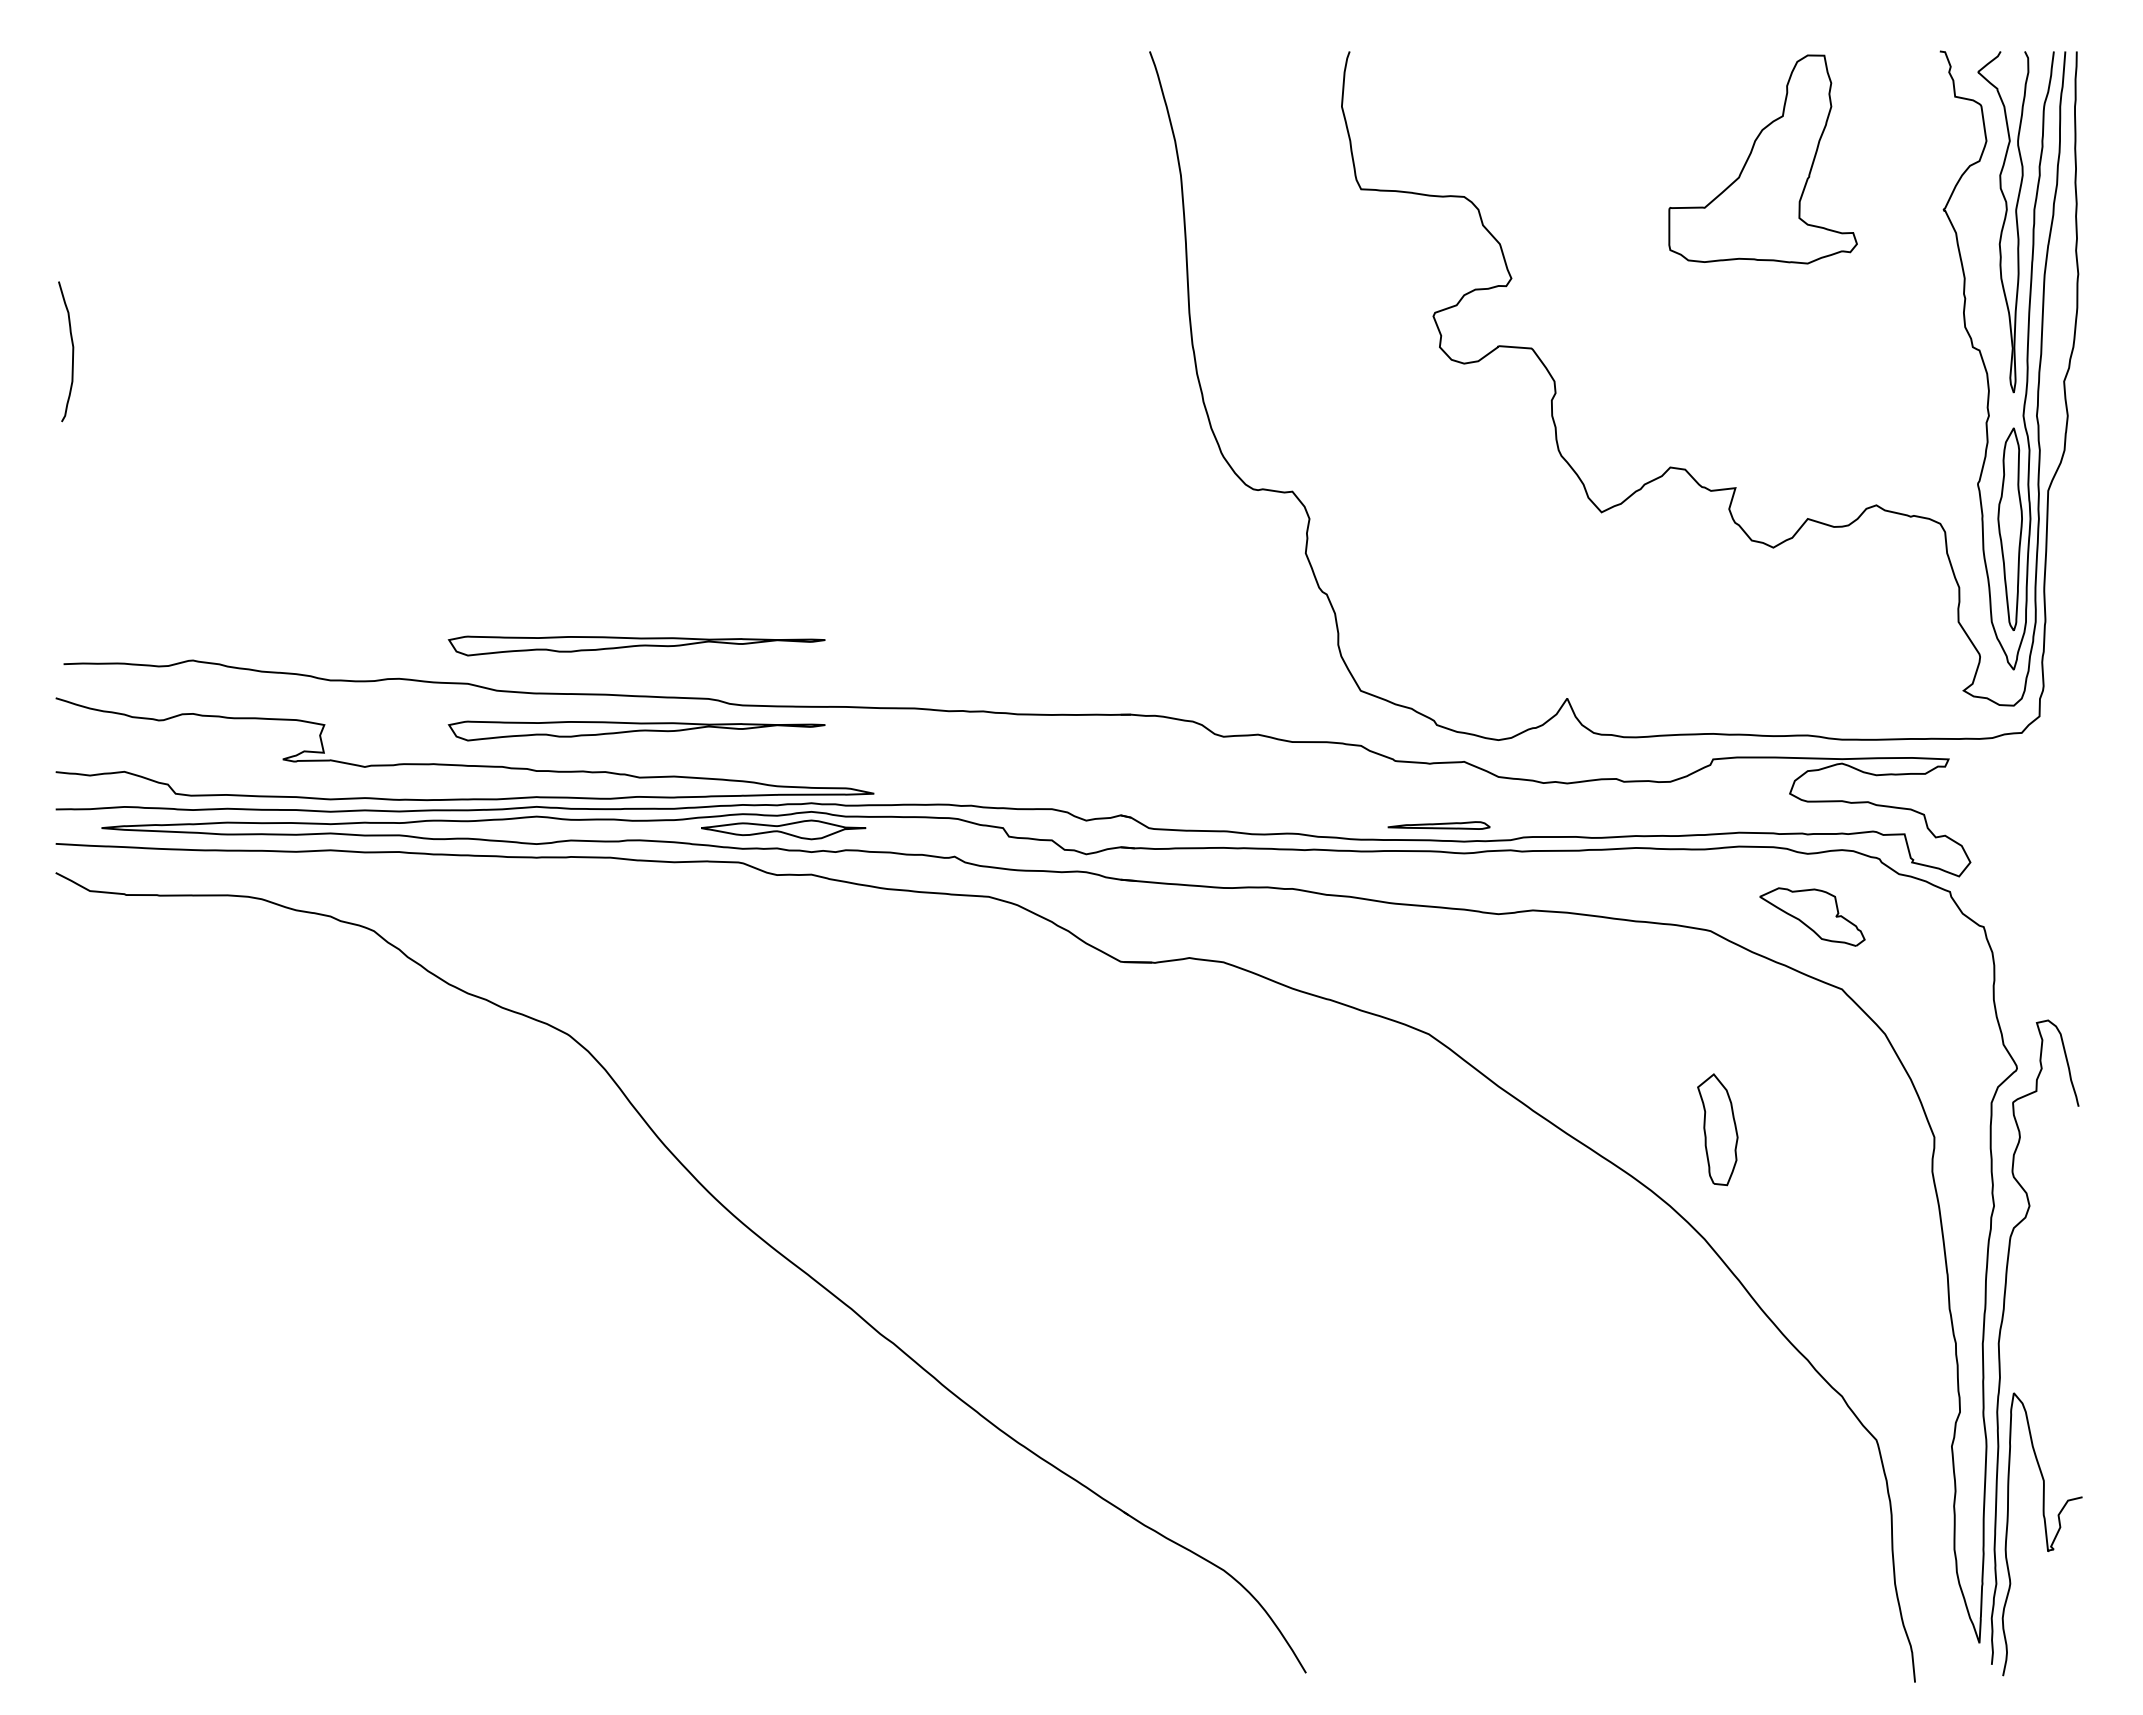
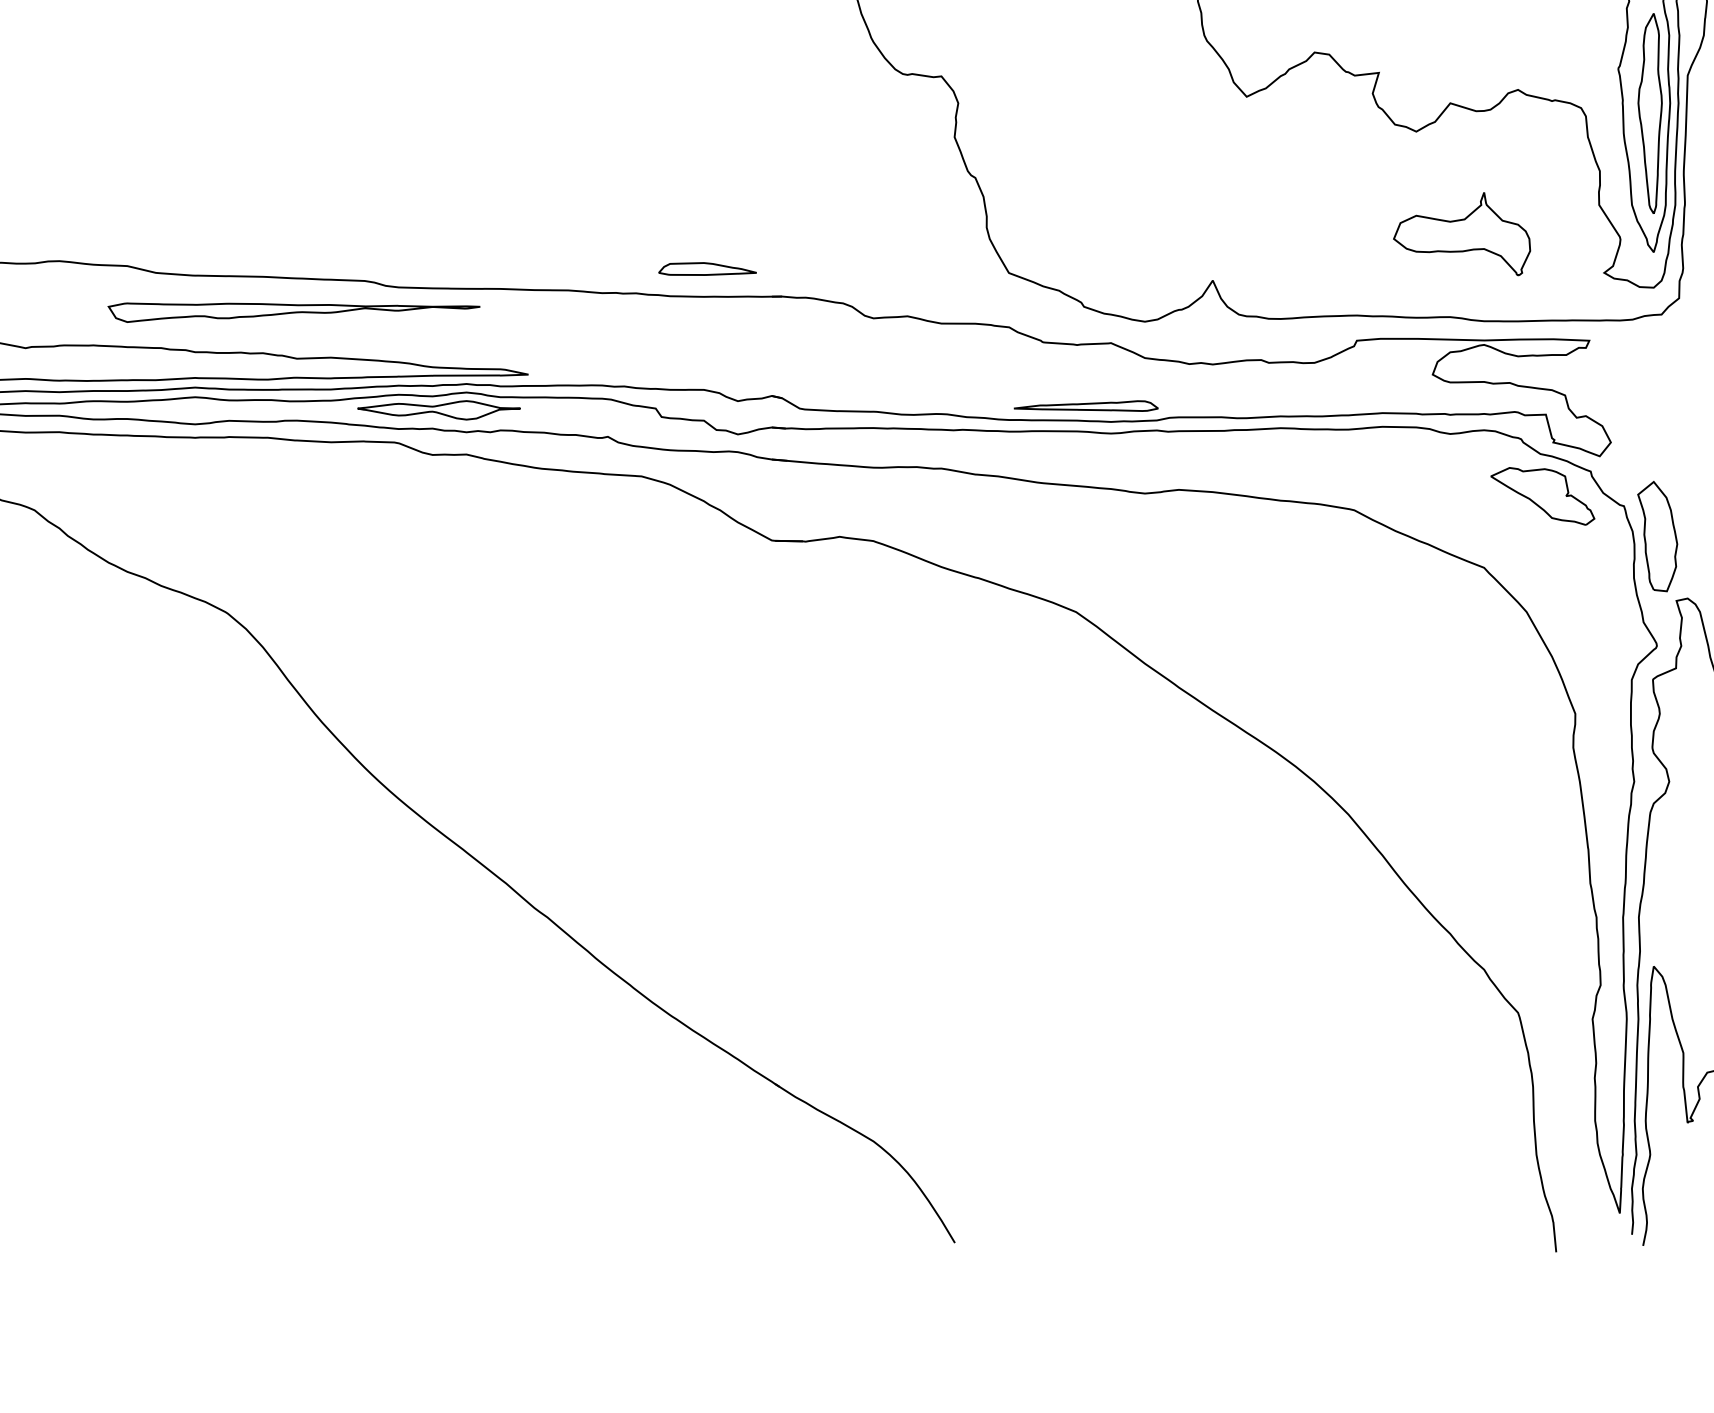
part: (636, 645) -> (293, 228), removed
part: (1819, 651) -> (1461, 234), added
part: (1055, 686) -> (707, 268), added
part: (1438, 825) -> (1085, 405), size x1.43
part: (1812, 916) -> (1542, 495), moved
part: (1717, 1129) -> (1657, 536), moved

